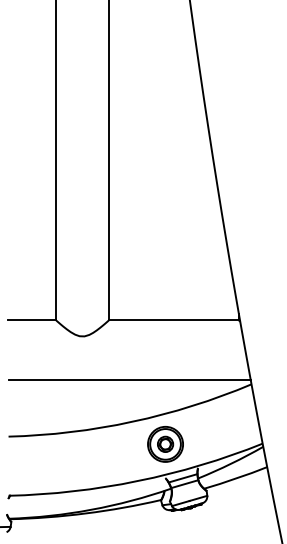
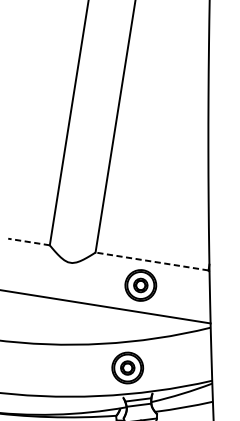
line: (32, 320) -> (29, 242), solid -> dashed
line: (173, 320) -> (151, 261), solid -> dashed
part: (165, 349) -> (140, 285), added

